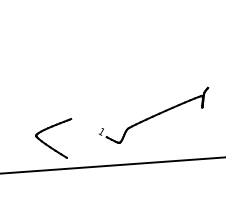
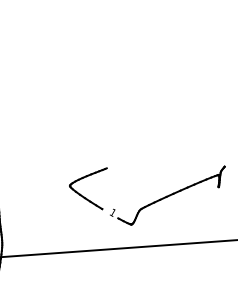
part: (49, 145) -> (84, 196), moved

